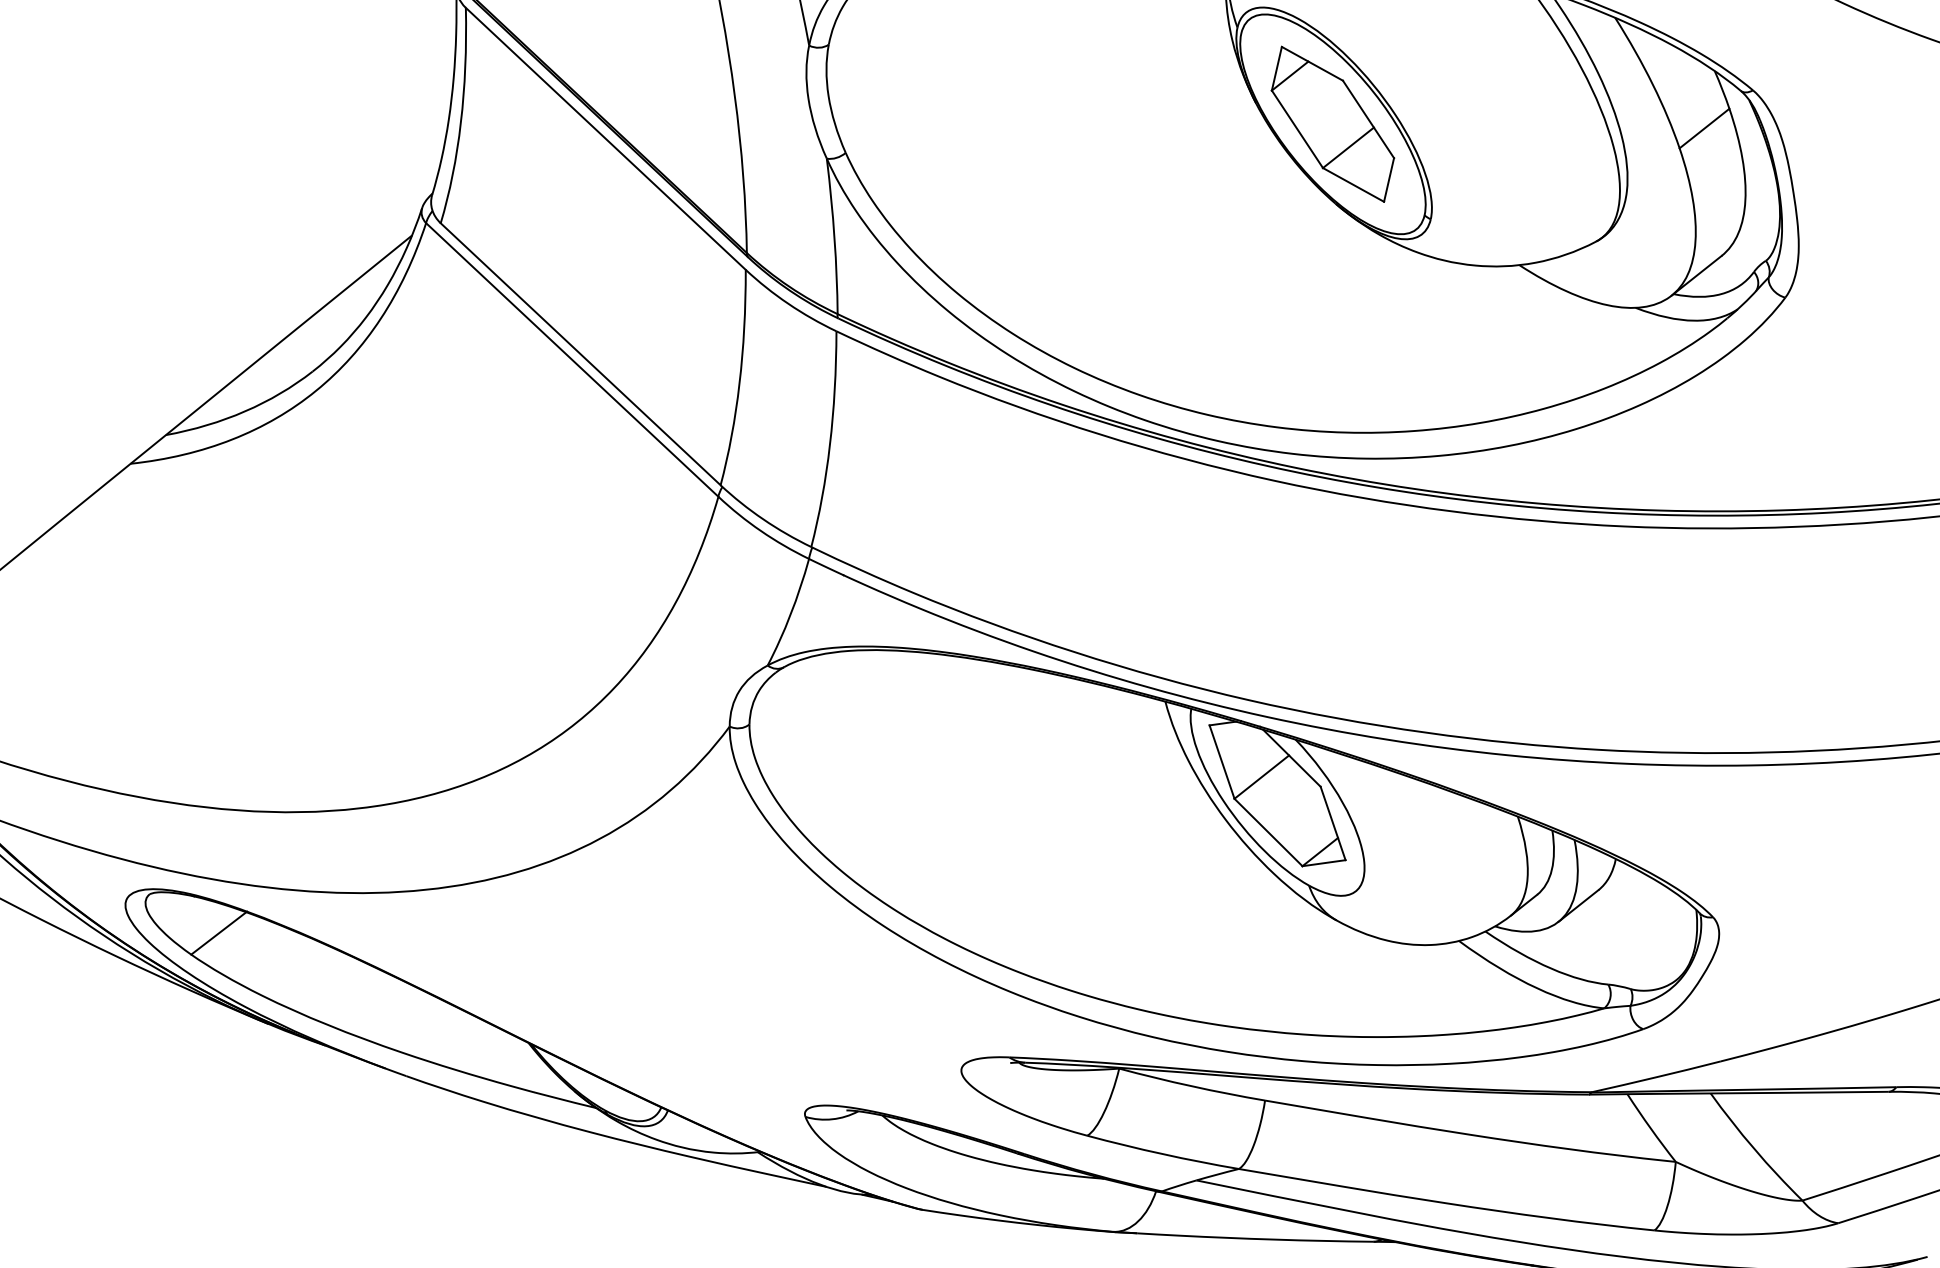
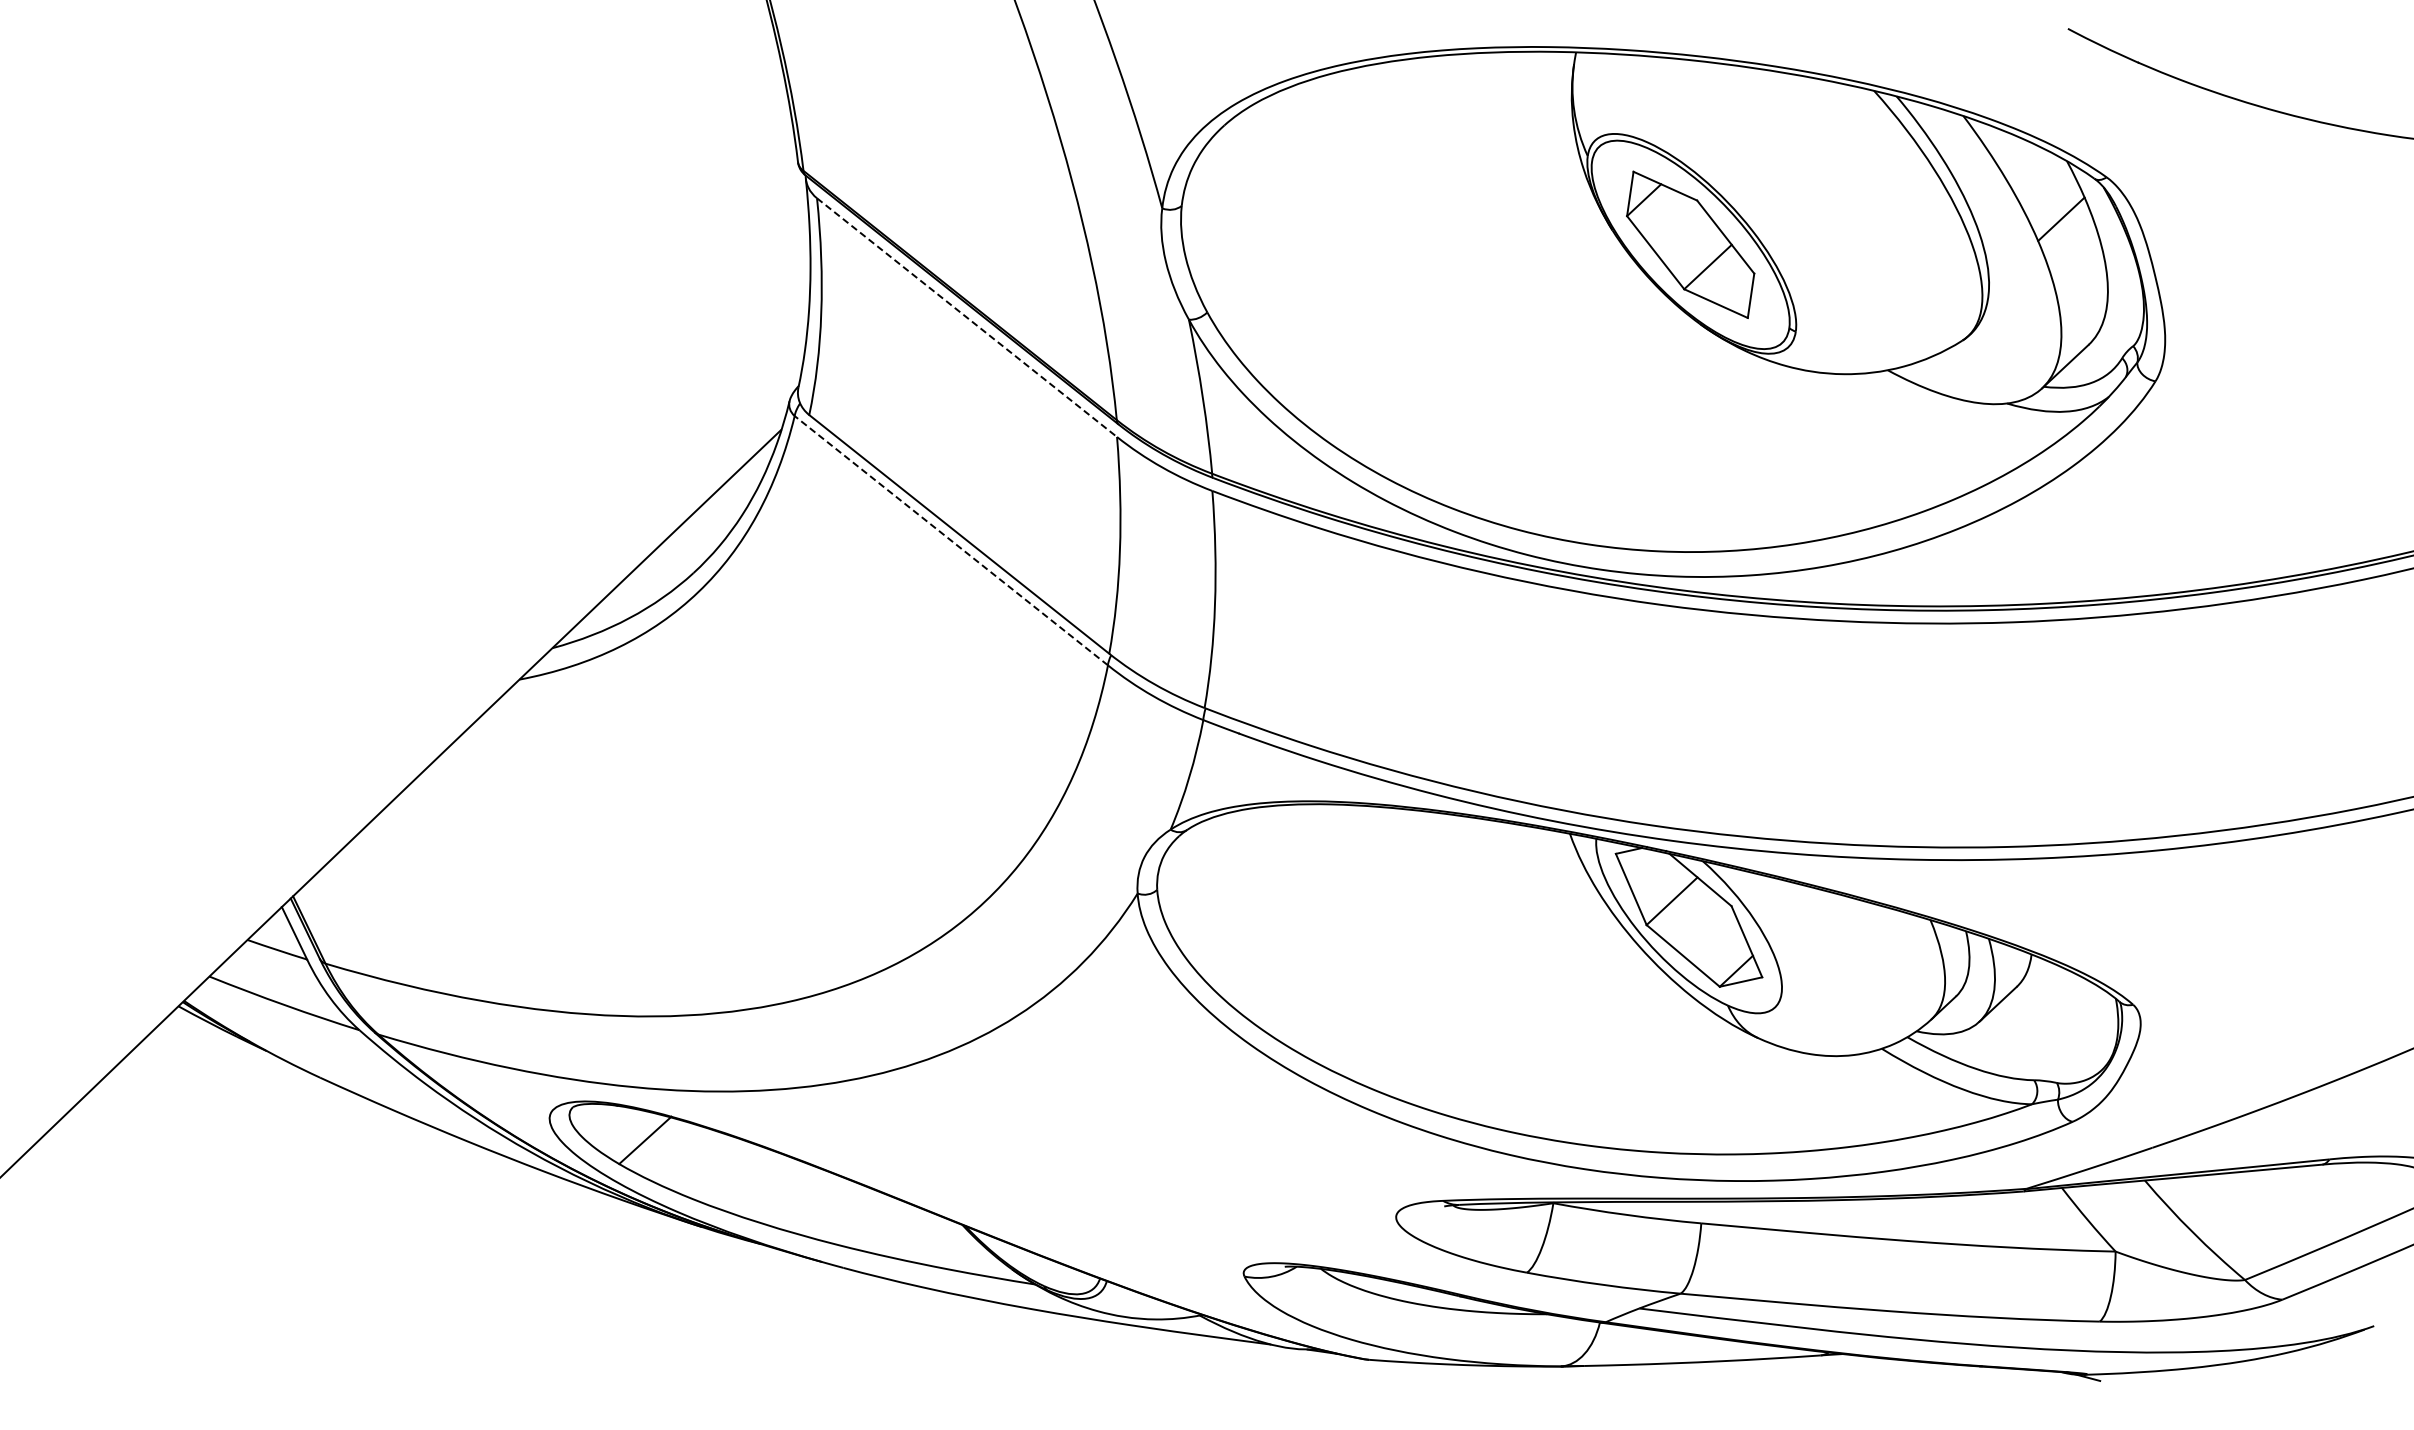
line: (606, 138) -> (967, 317), solid -> dashed
line: (571, 359) -> (950, 540), solid -> dashed

